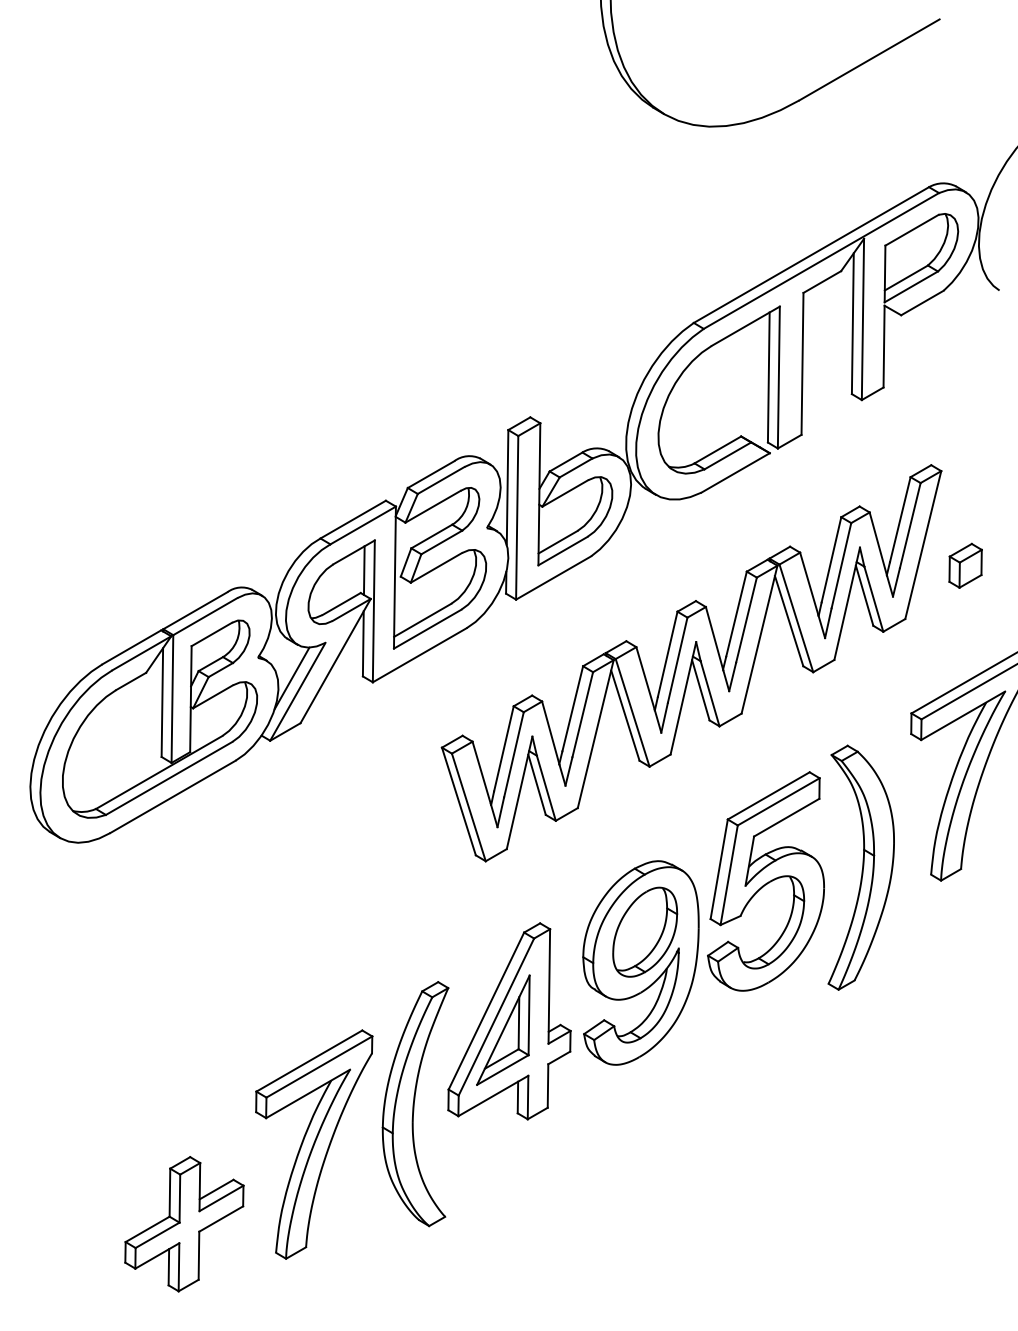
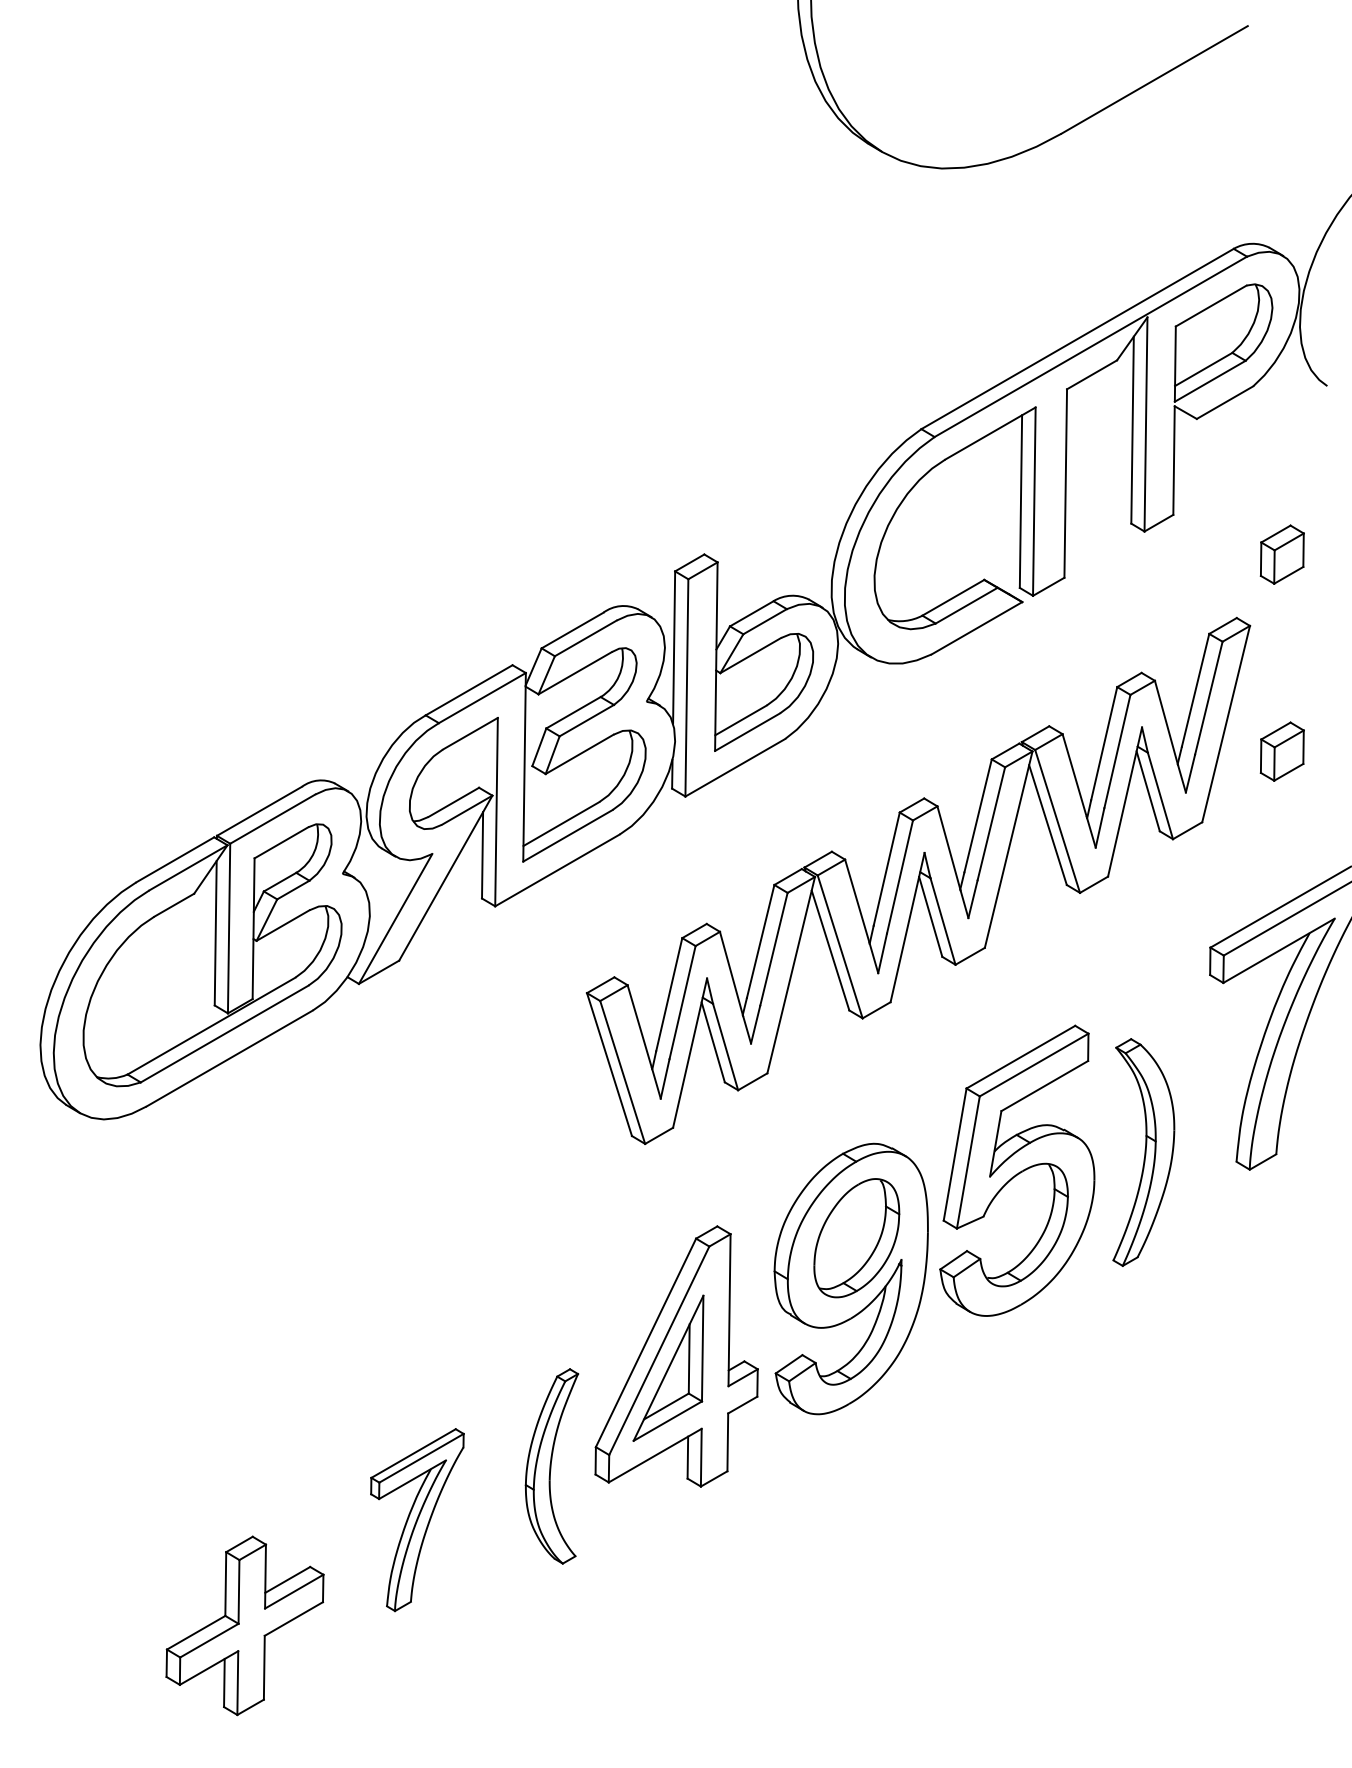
part: (965, 417) -> (1281, 554), added
line: (364, 570) -> (483, 757), removed
line: (292, 677) -> (388, 900), removed
part: (861, 867) -> (1143, 1152), size x0.7
part: (415, 1104) -> (551, 1466), size x0.6
part: (314, 1144) -> (417, 1519), size x0.6

